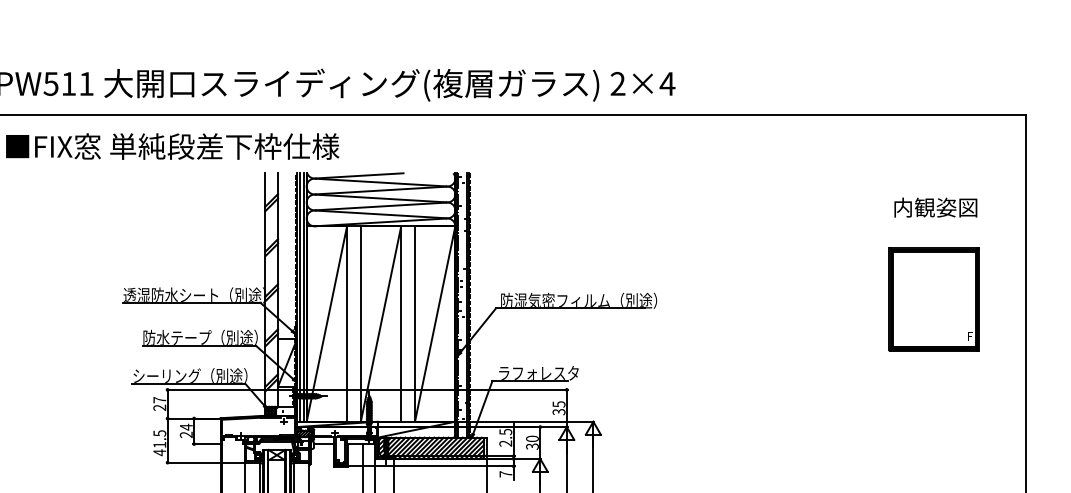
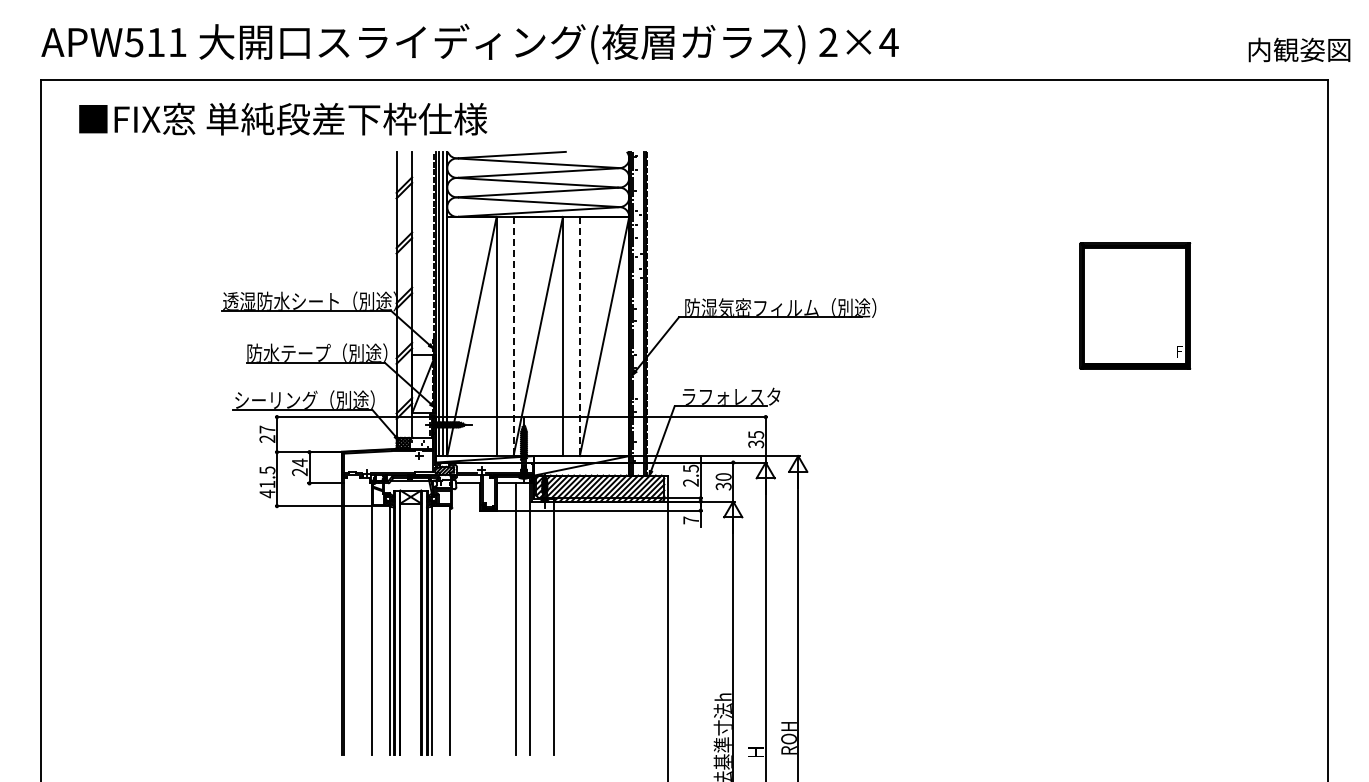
text: (935, 207) -> (1299, 49), moved
part: (934, 298) -> (1135, 305), moved
line: (360, 324) -> (513, 336), solid -> dashed
line: (414, 324) -> (579, 336), solid -> dashed

